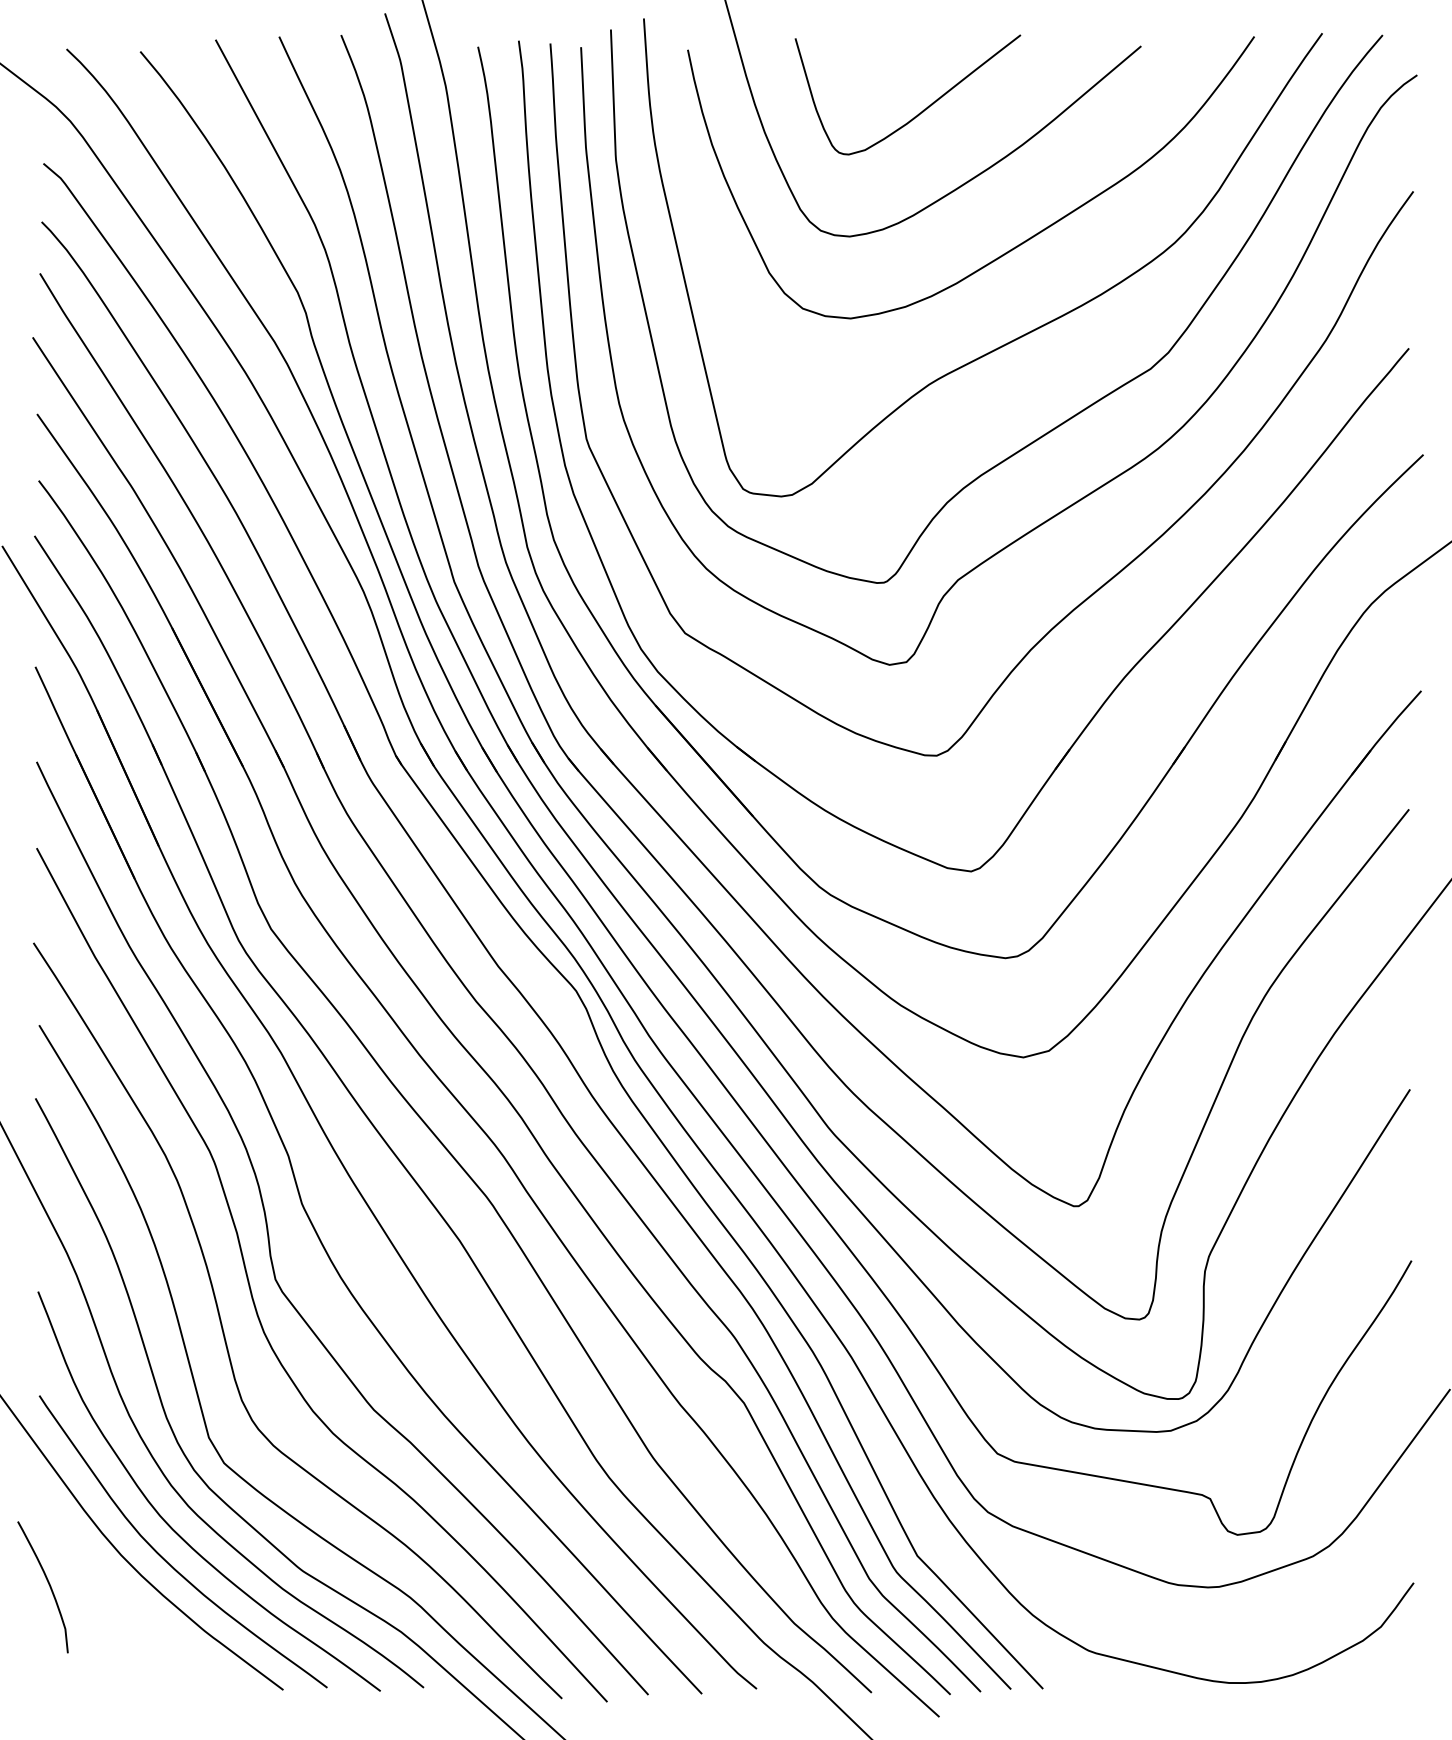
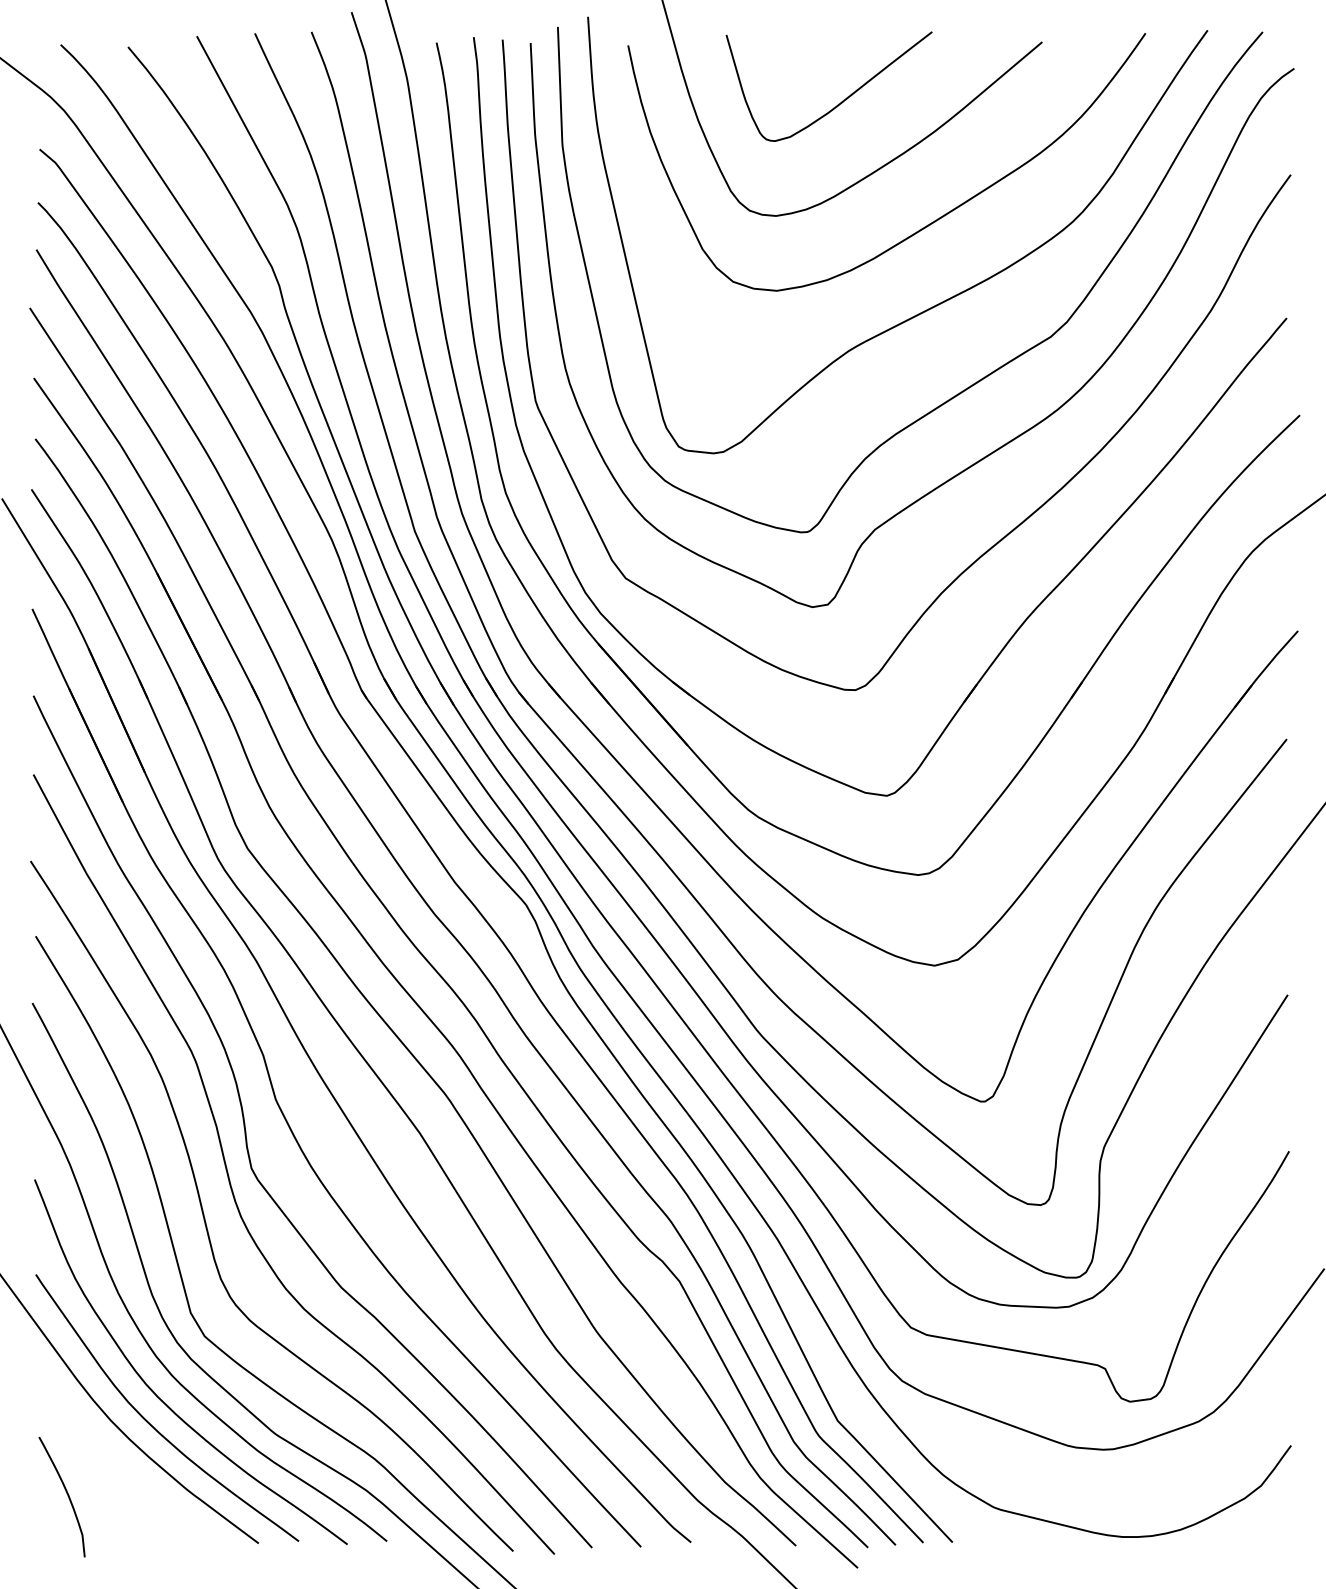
curve: (48, 1584) -> (67, 1494), moved

